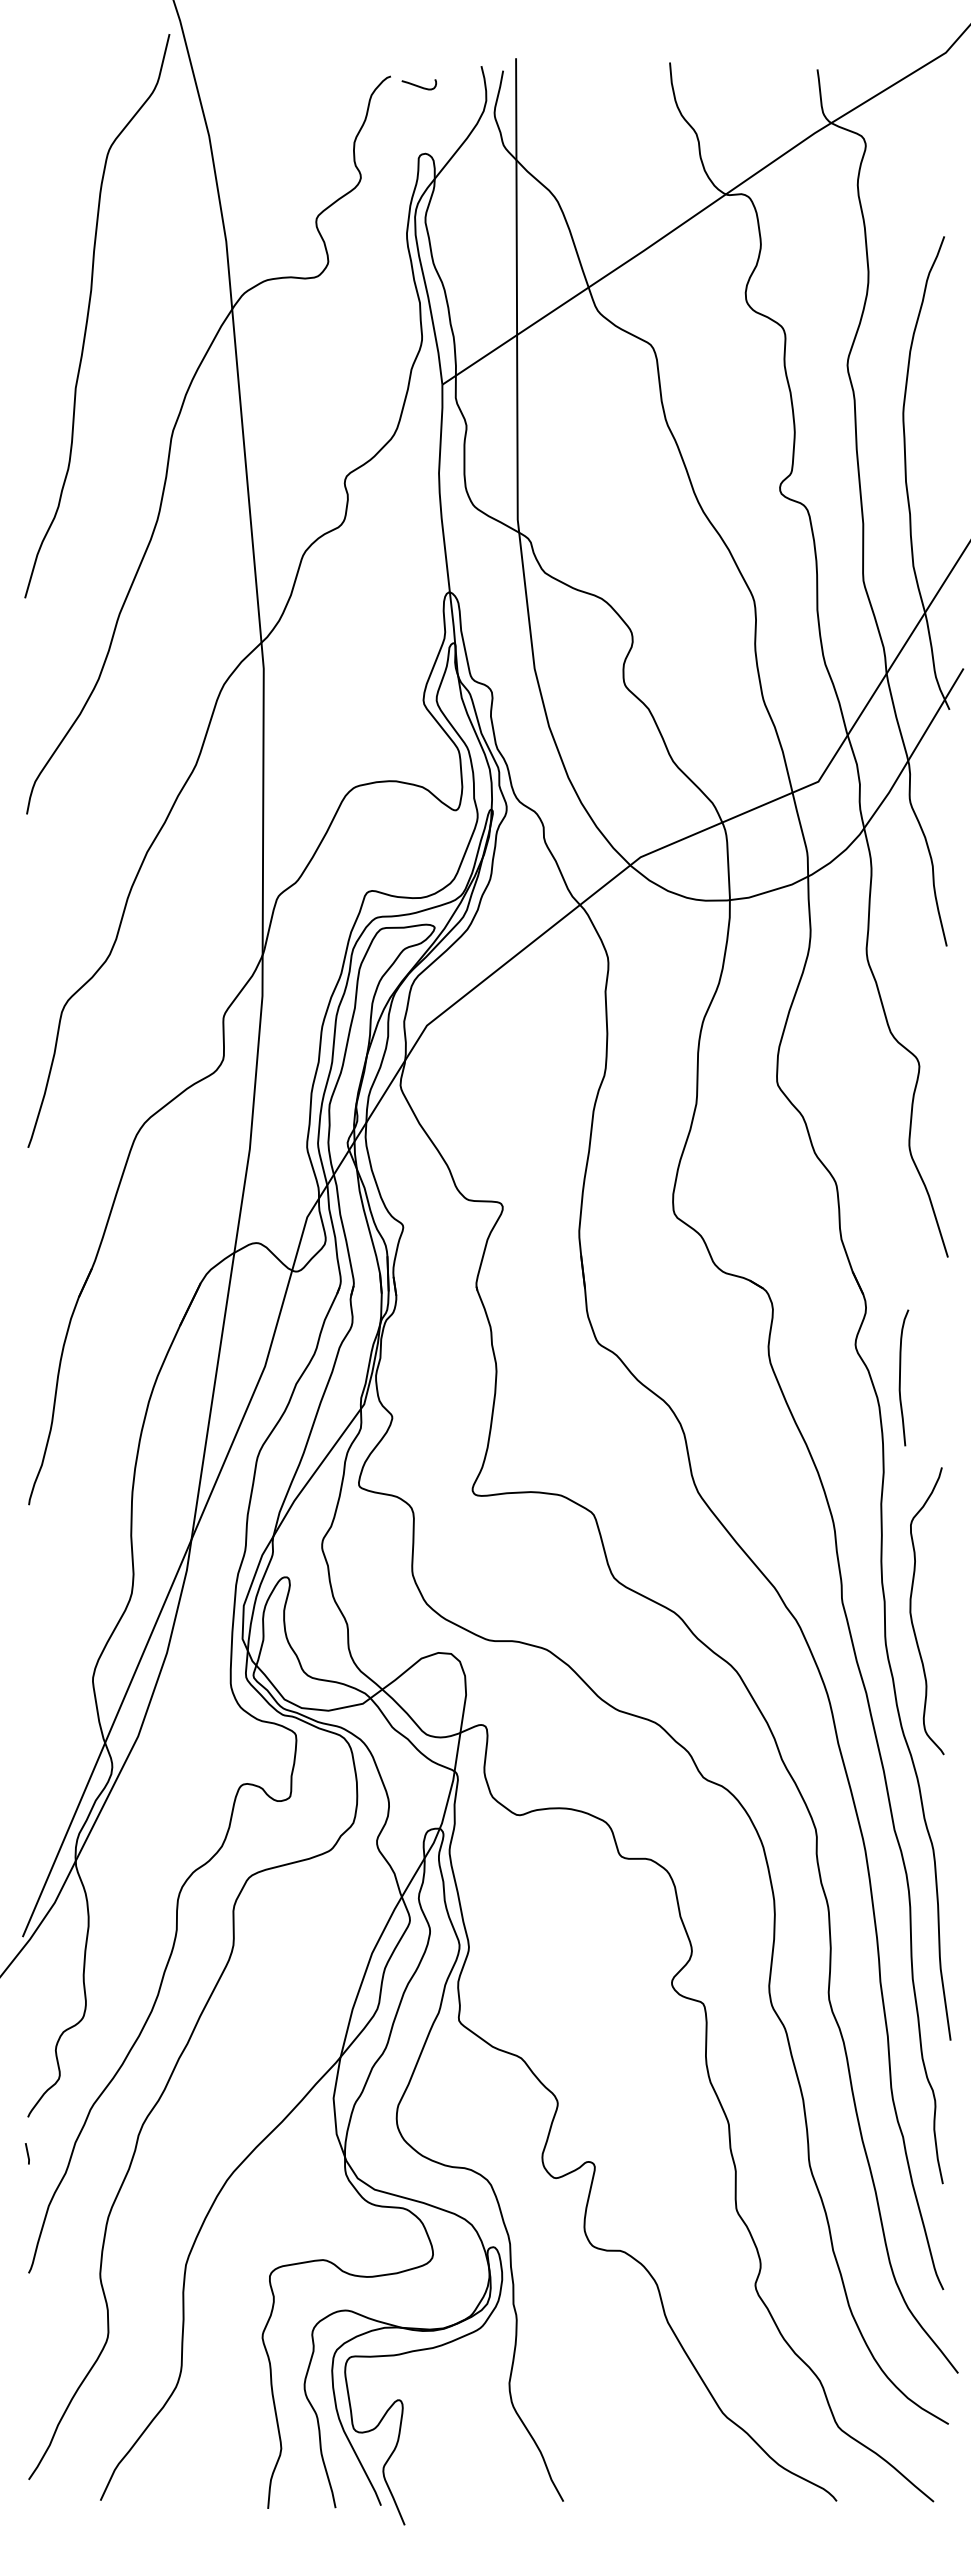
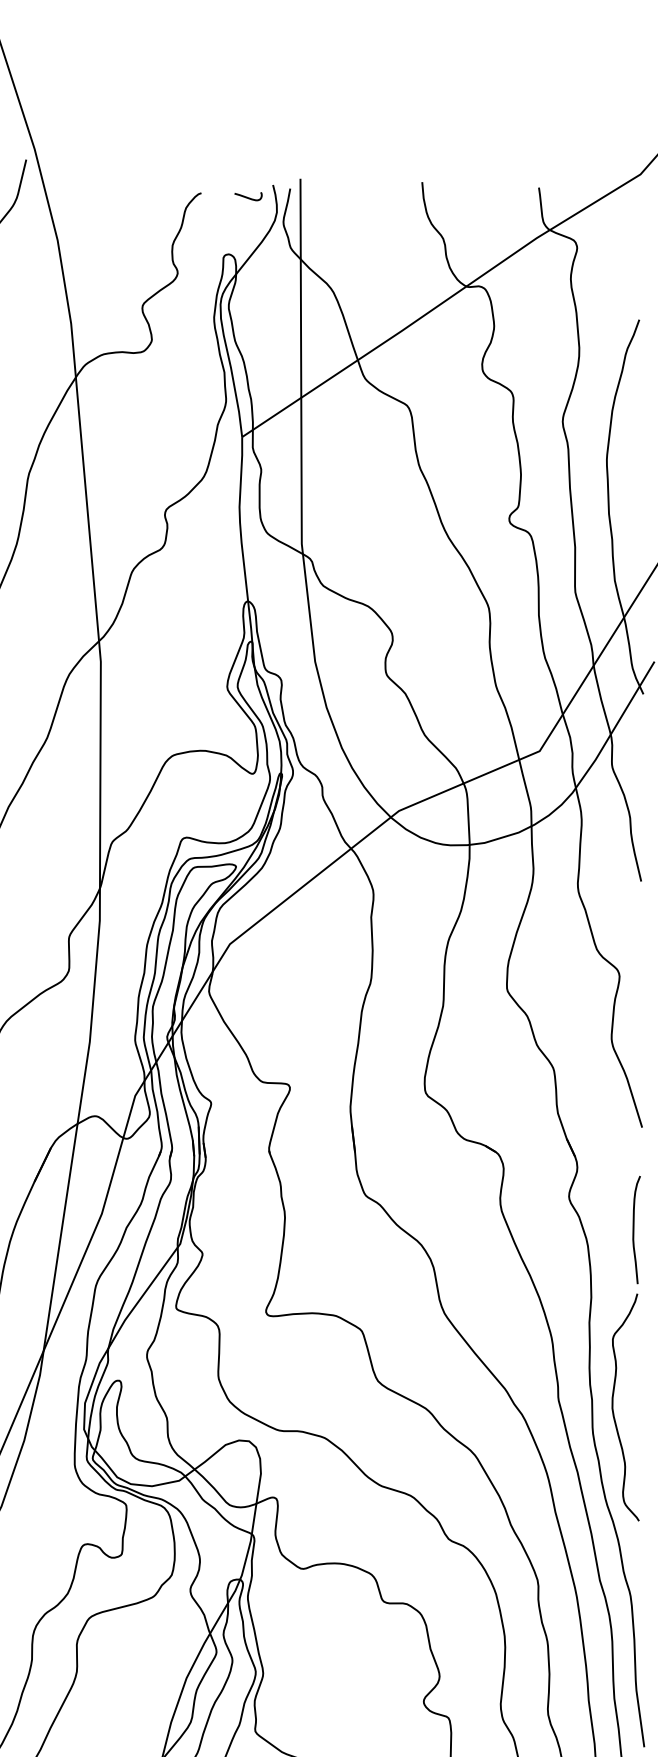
curve: (419, 85) -> (248, 197), moved
curve: (900, 1377) -> (633, 1229), moved

